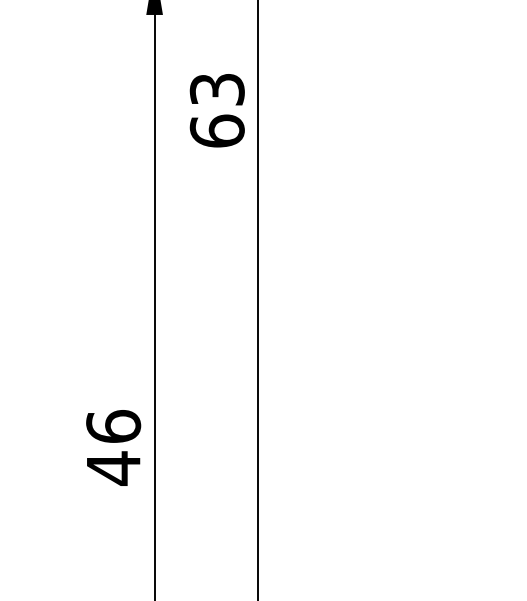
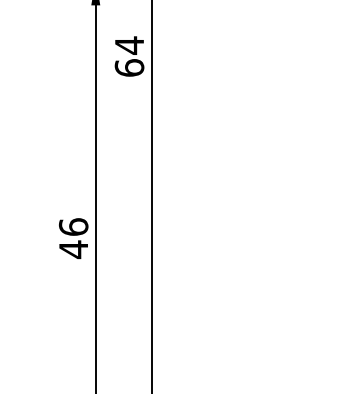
text: (217, 89) -> (129, 45), 63 -> 64

